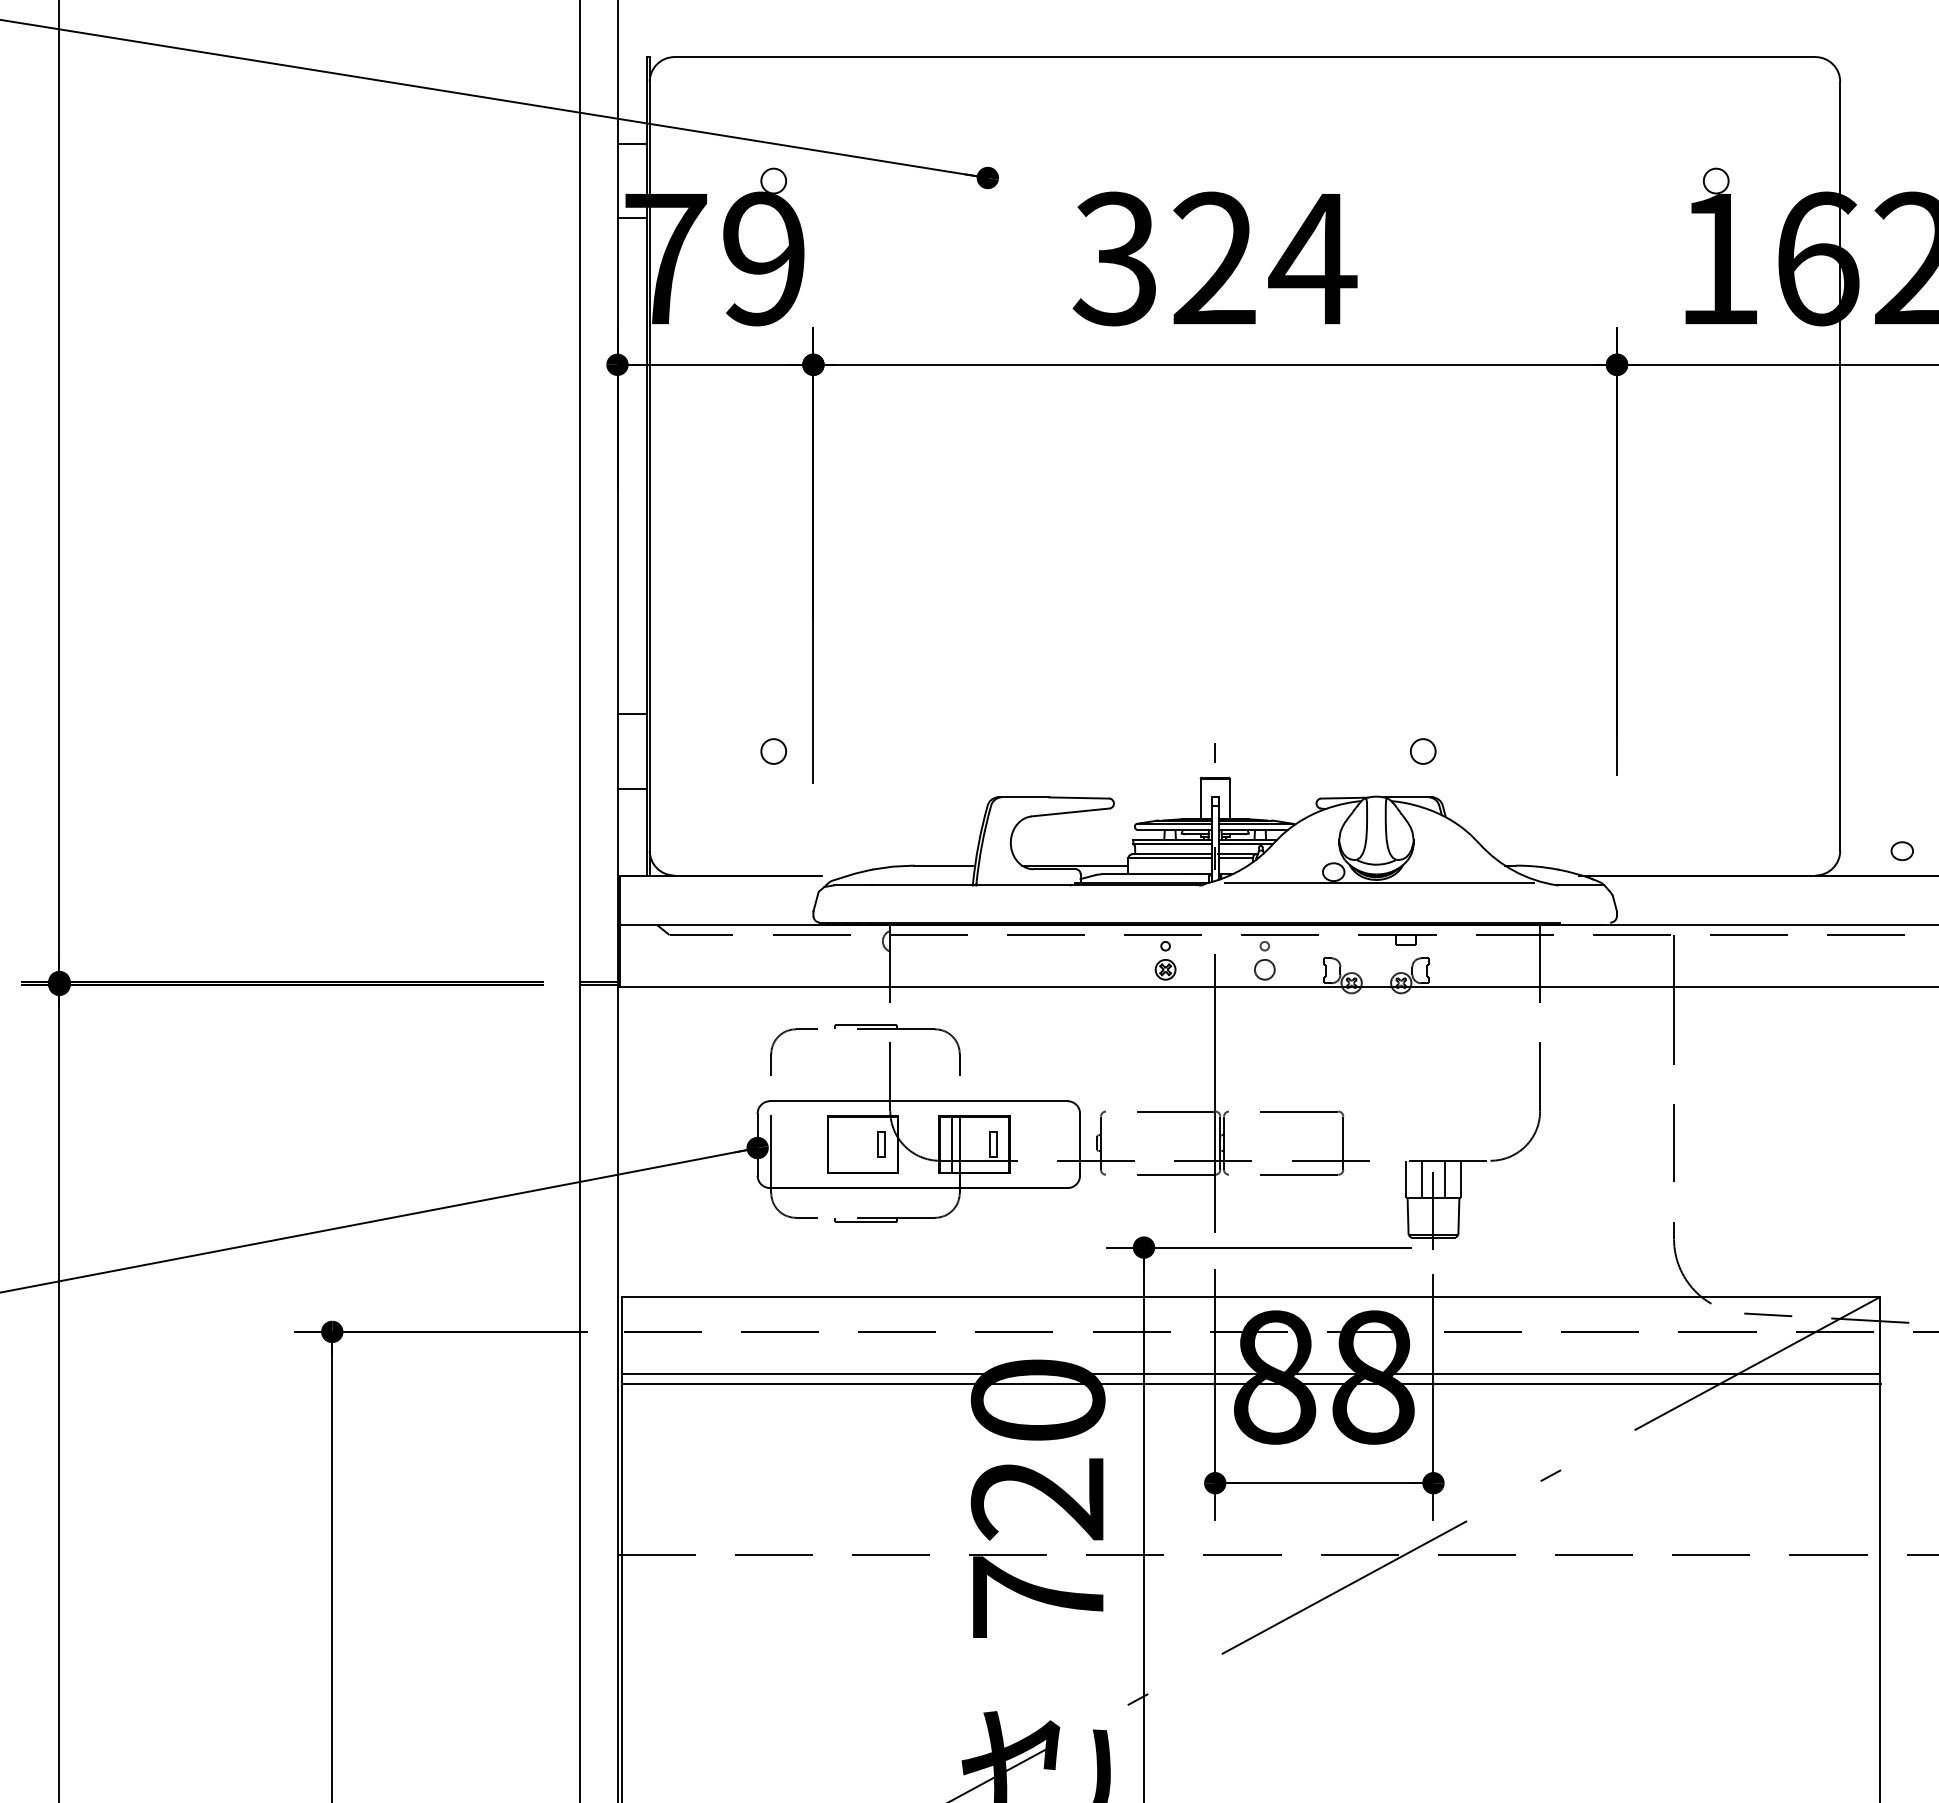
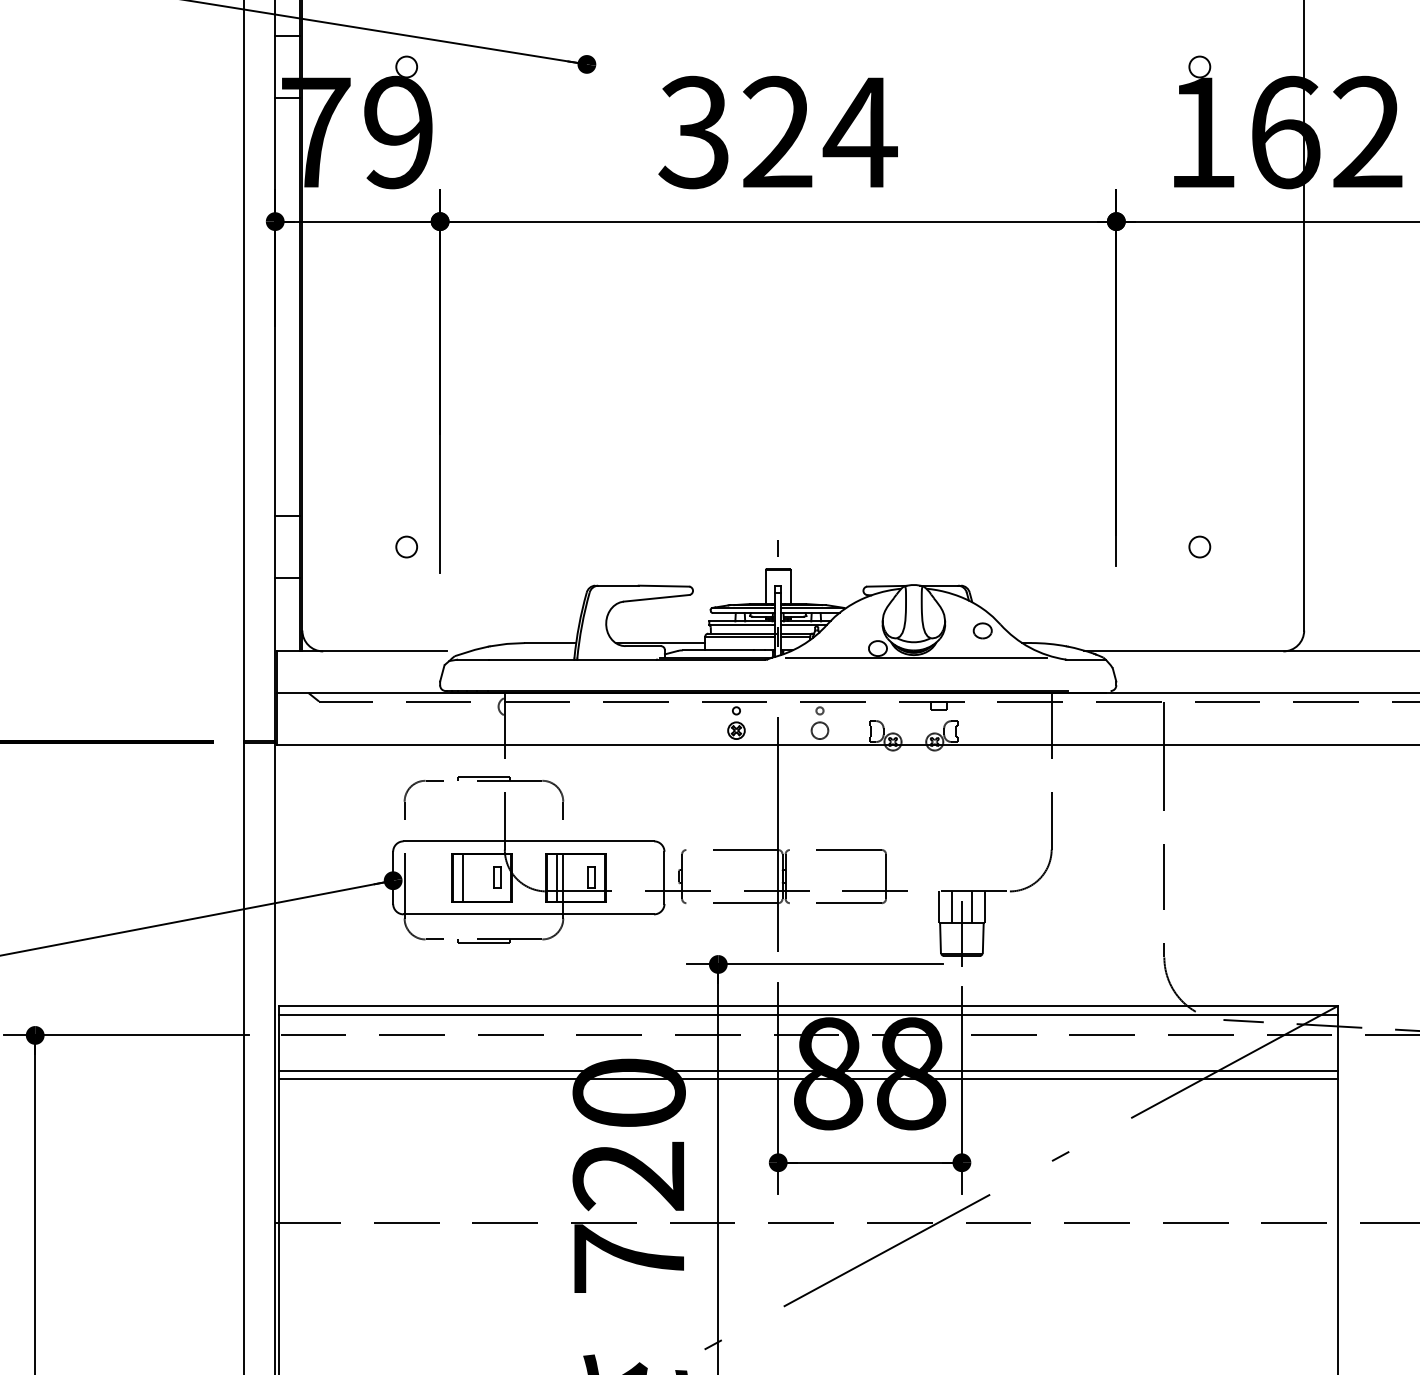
circle: (1423, 751) -> (1200, 547), moved
part: (1901, 850) -> (982, 630), moved
line: (840, 1144) -> (462, 877), added
line: (1250, 1307) -> (807, 1014), added

